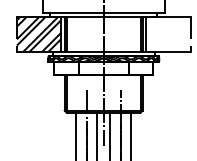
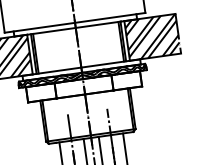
hatch: (168, 34) -> (152, 37), added

